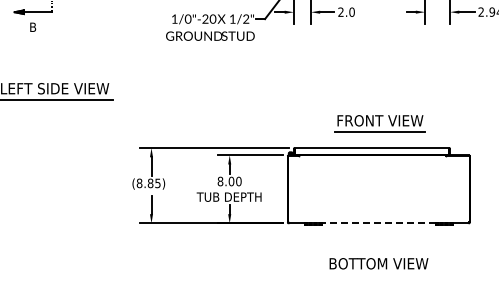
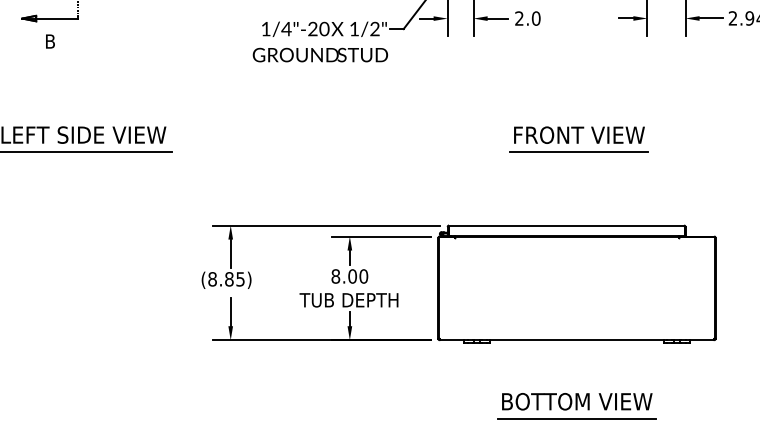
text: (187, 18) -> (285, 28), 1/0"-20 -> 1/4"-20
part: (379, 123) -> (578, 139), moved
line: (378, 223) -> (576, 340), dashed -> solid
line: (378, 274) -> (576, 418), added

